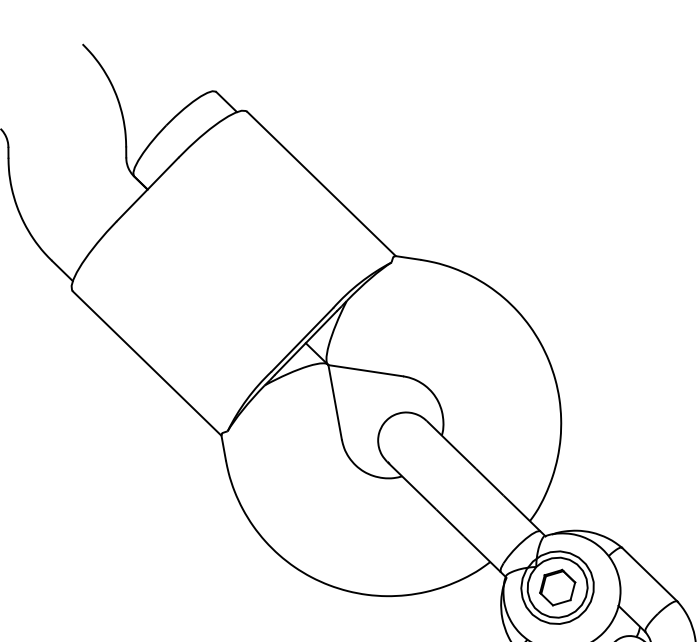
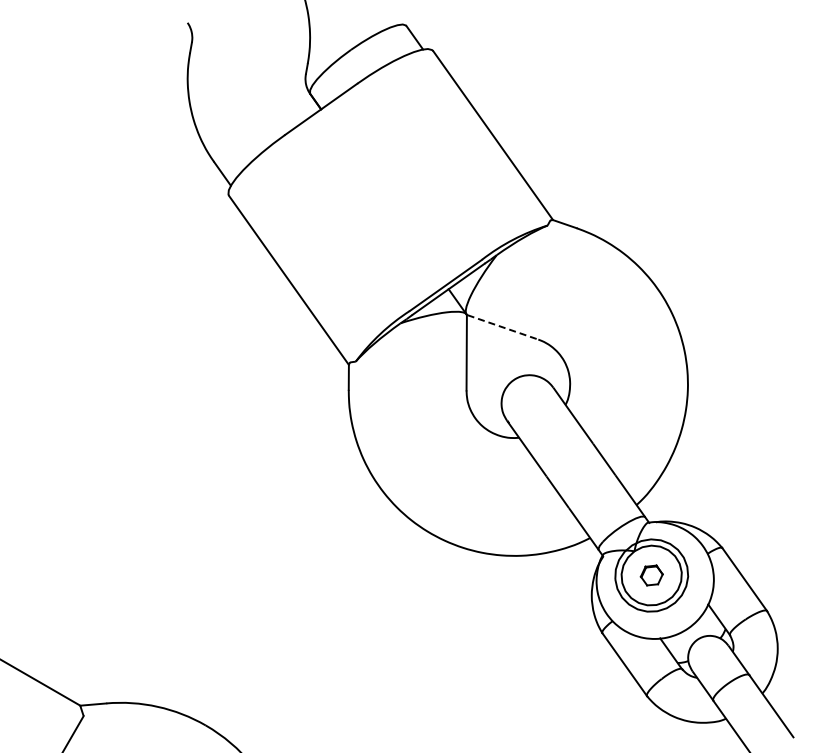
line: (366, 370) -> (503, 327), solid -> dashed
part: (557, 587) -> (651, 575), size x0.6

